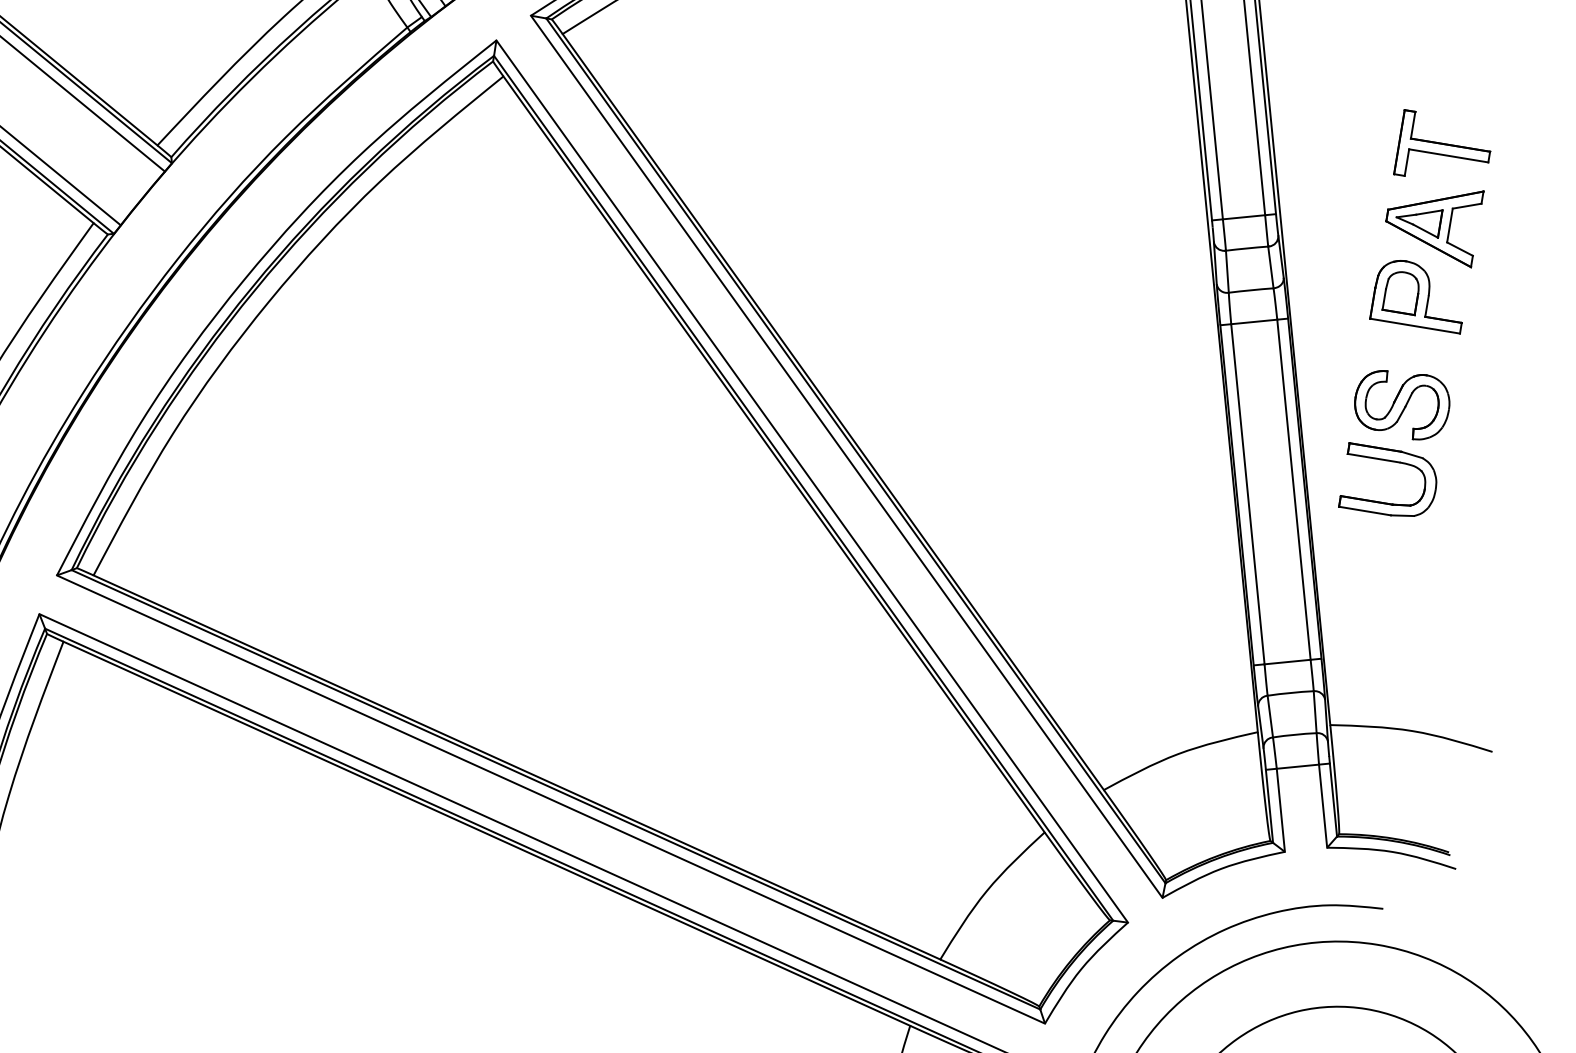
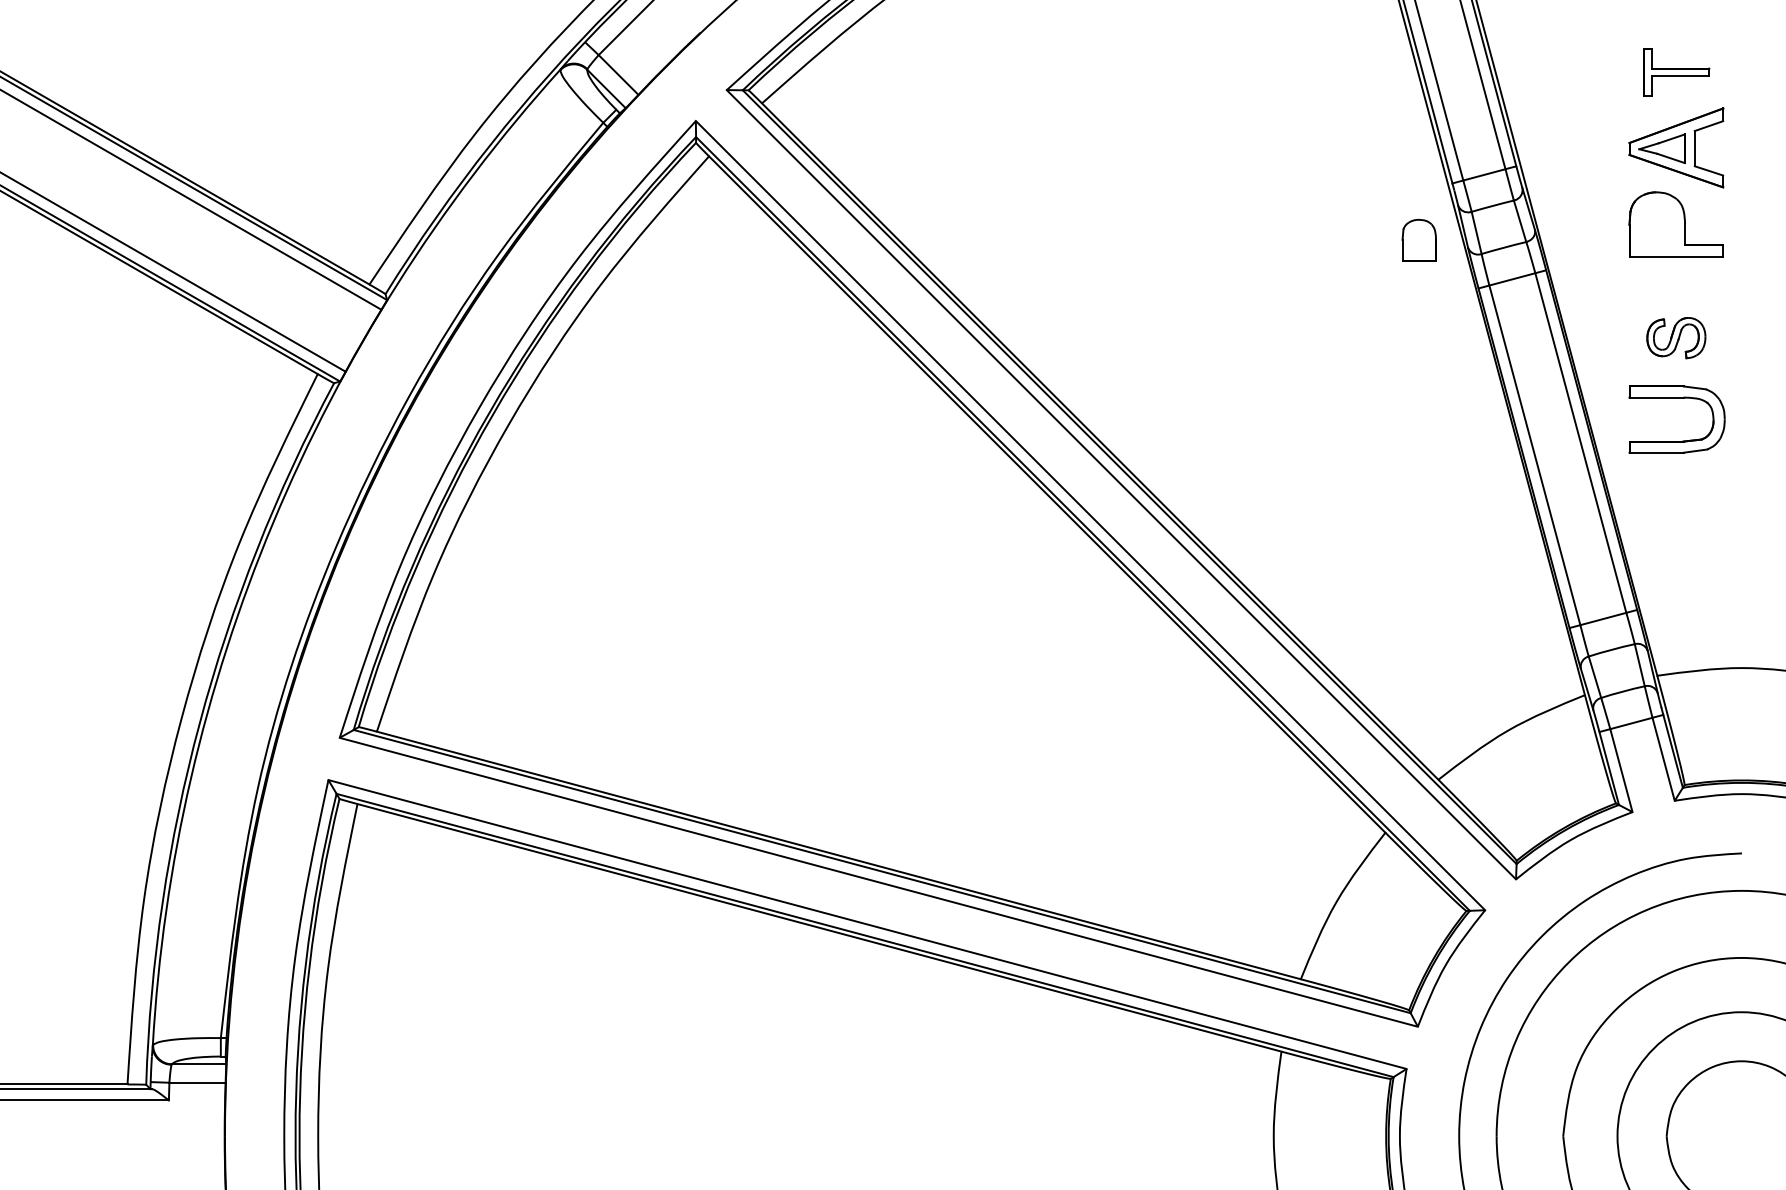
part: (1444, 149) -> (1676, 72), size x0.7
part: (1401, 291) -> (1418, 239), moved
part: (1402, 403) -> (1676, 337), size x0.6

